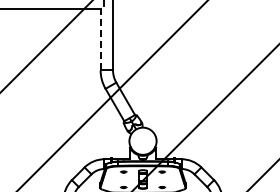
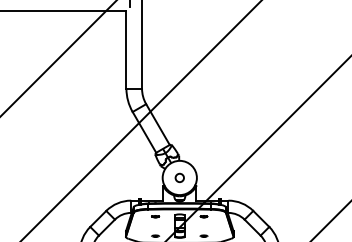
line: (100, 39) -> (126, 49), dashed -> solid
circle: (142, 141) -> (179, 178), added

